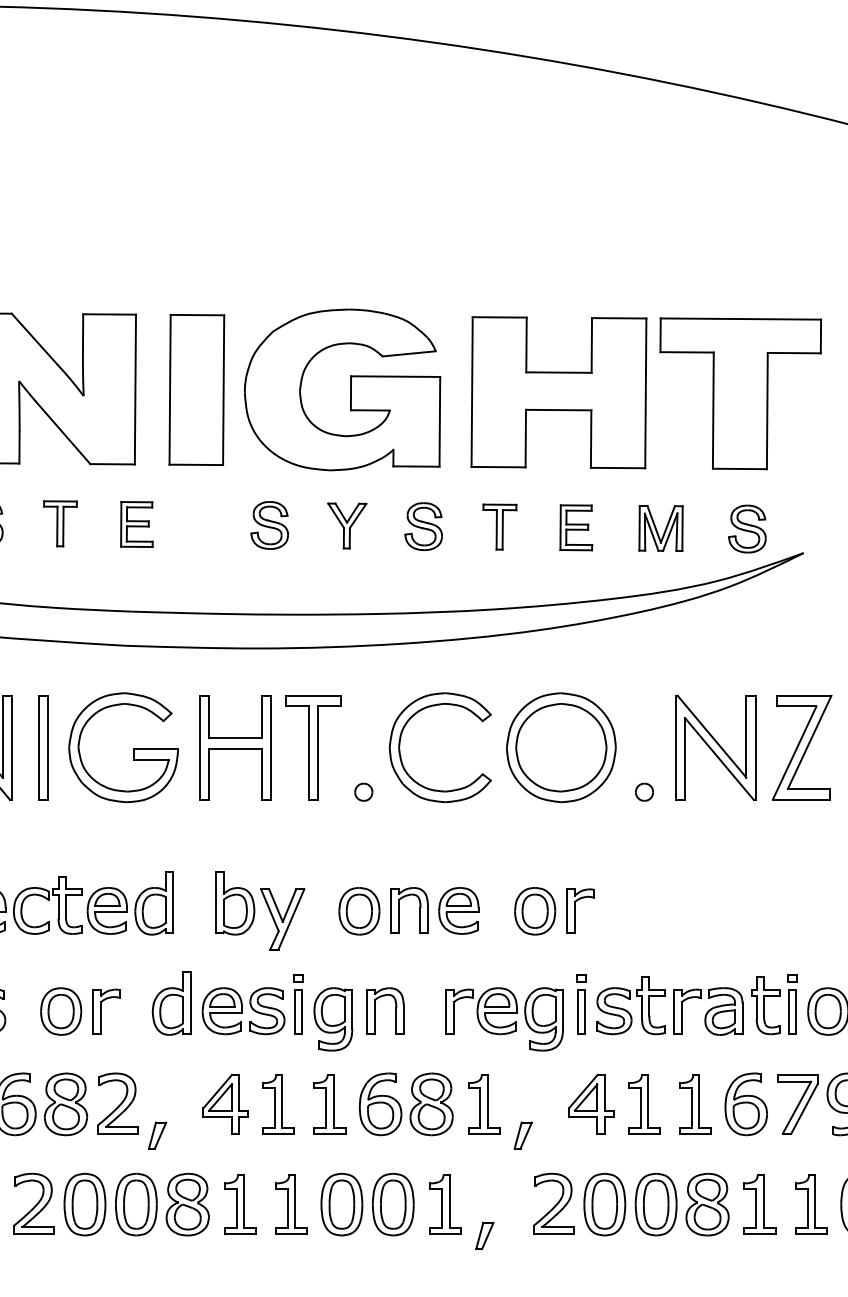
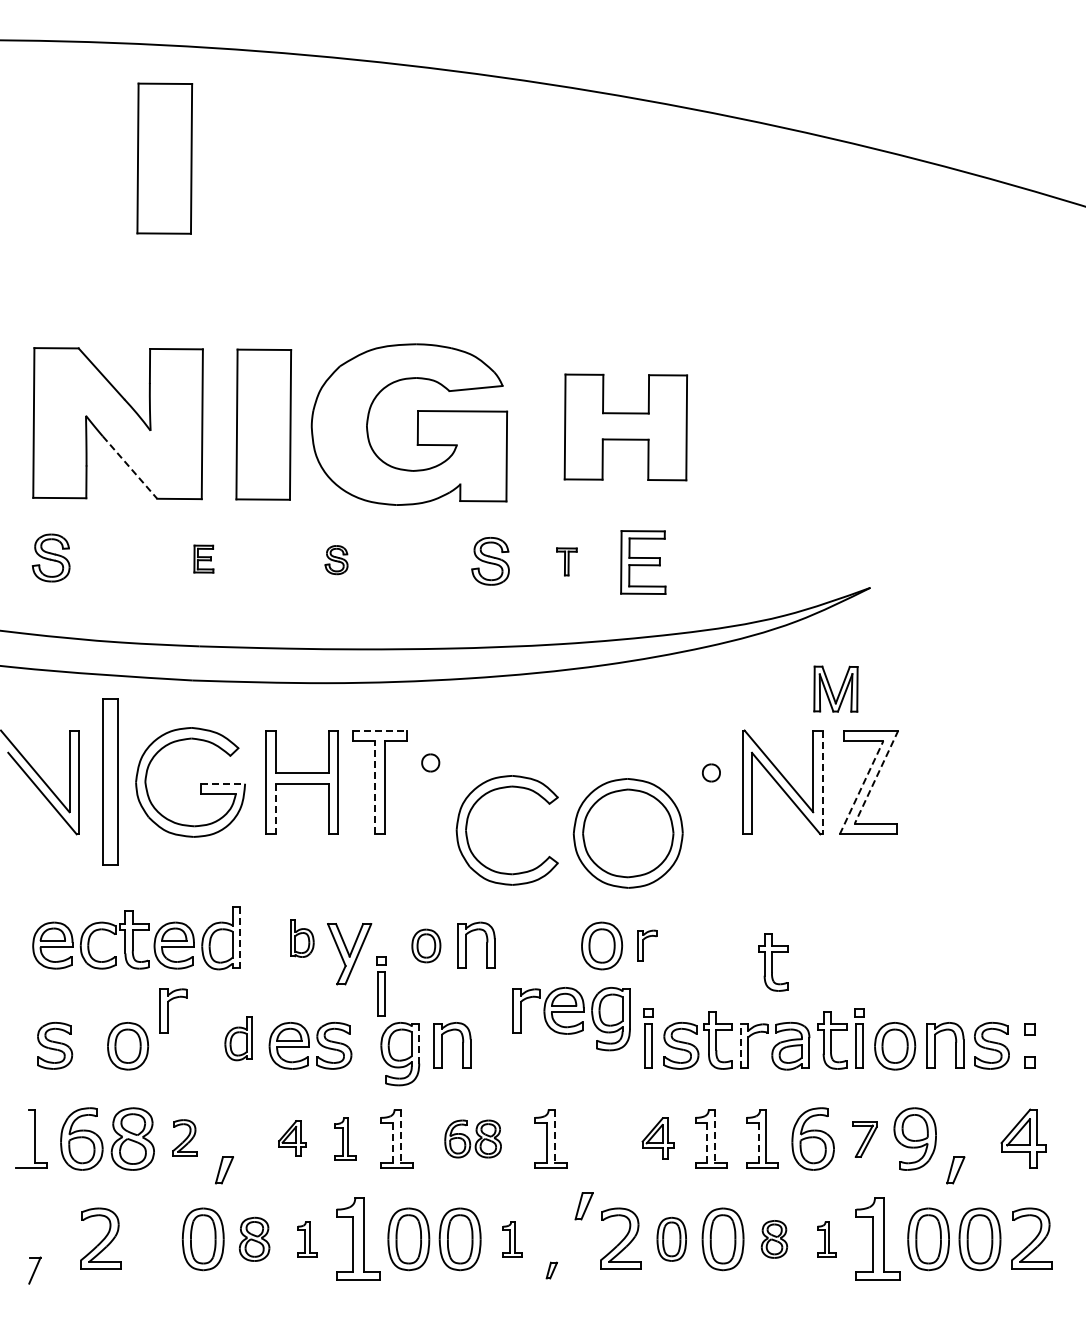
part: (97, 123) -> (164, 158), added
part: (558, 392) -> (625, 427), size x0.7
part: (740, 393) -> (807, 428), removed
line: (63, 432) -> (130, 467), solid -> dashed
part: (60, 523) -> (127, 558), removed
part: (136, 523) -> (203, 558), size x0.6
part: (269, 524) -> (336, 559), size x0.6
part: (347, 525) -> (414, 560), removed
part: (499, 526) -> (566, 561), size x0.6
part: (575, 527) -> (642, 562), size x1.4
part: (660, 527) -> (835, 688), moved
part: (747, 528) -> (814, 563), removed
line: (313, 695) -> (380, 730), solid -> dashed
line: (809, 742) -> (876, 777), solid -> dashed
part: (400, 745) -> (467, 828), moved
part: (42, 747) -> (109, 782), size x1.6
part: (560, 747) -> (627, 833), moved
line: (755, 747) -> (822, 782), solid -> dashed
line: (156, 748) -> (223, 783), solid -> dashed
line: (308, 752) -> (375, 787), solid -> dashed
line: (794, 752) -> (861, 787), solid -> dashed
line: (208, 774) -> (275, 809), solid -> dashed
part: (363, 791) -> (430, 762), moved
part: (644, 791) -> (711, 772), moved
line: (173, 902) -> (240, 937), solid -> dashed
part: (235, 903) -> (302, 938), size x0.6
part: (359, 910) -> (426, 945), size x0.7
part: (458, 910) -> (525, 945), removed
part: (580, 910) -> (647, 945), size x0.7
part: (706, 927) -> (773, 962), added
part: (171, 1003) -> (238, 1038), size x0.7
part: (298, 1003) -> (381, 986), moved
line: (352, 1008) -> (419, 1043), solid -> dashed
part: (106, 1010) -> (173, 1010), moved
line: (673, 1011) -> (740, 1046), solid -> dashed
part: (504, 1019) -> (571, 1019), moved
line: (333, 1101) -> (400, 1136), solid -> dashed
line: (487, 1101) -> (554, 1136), solid -> dashed
line: (647, 1101) -> (714, 1136), solid -> dashed
part: (117, 1102) -> (184, 1137), size x0.6
part: (225, 1103) -> (292, 1138), size x0.6
part: (278, 1103) -> (345, 1138), size x0.7
part: (405, 1103) -> (472, 1138), size x0.6
part: (591, 1103) -> (658, 1138), size x0.7
part: (797, 1104) -> (864, 1139), size x0.6
line: (326, 1107) -> (393, 1142), solid -> dashed
line: (640, 1107) -> (707, 1142), solid -> dashed
line: (691, 1107) -> (758, 1142), solid -> dashed
part: (522, 1135) -> (583, 1206), moved
part: (84, 1204) -> (151, 1239), removed
part: (187, 1204) -> (254, 1239), size x0.7
part: (240, 1204) -> (307, 1239), size x0.6
part: (291, 1204) -> (358, 1239), size x1.4
part: (445, 1204) -> (512, 1239), size x0.6
part: (604, 1204) -> (671, 1239), size x0.7
part: (707, 1204) -> (774, 1239), size x0.6
part: (759, 1204) -> (826, 1239), size x0.6
part: (811, 1204) -> (878, 1239), size x1.4
part: (484, 1235) -> (551, 1270), size x0.6

